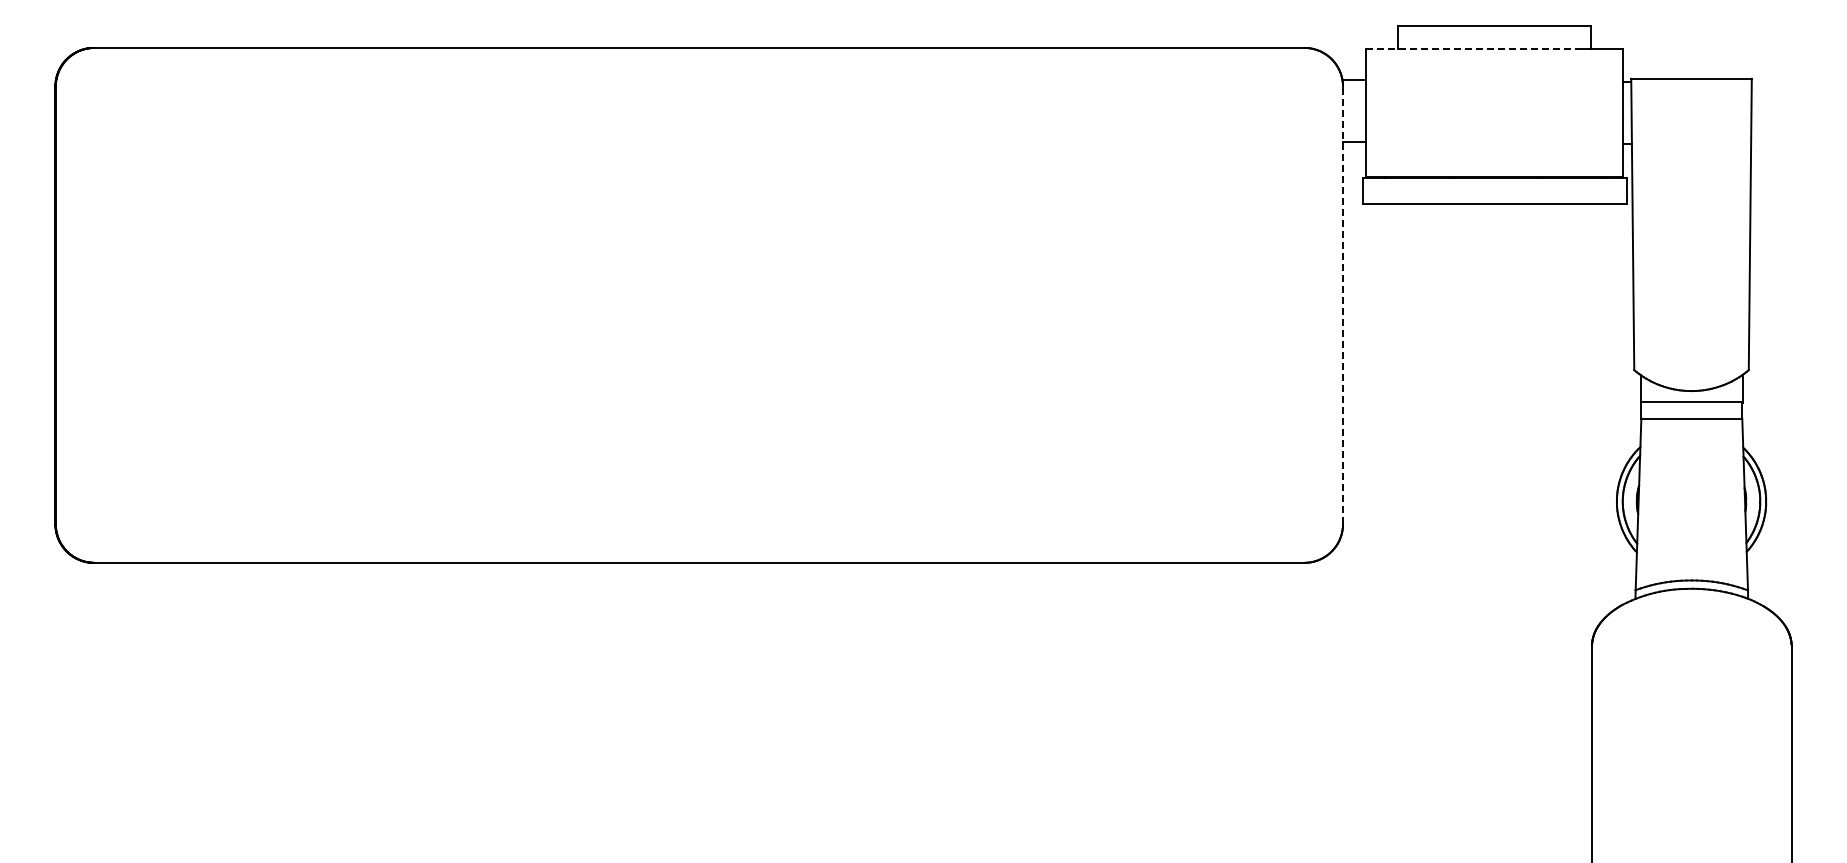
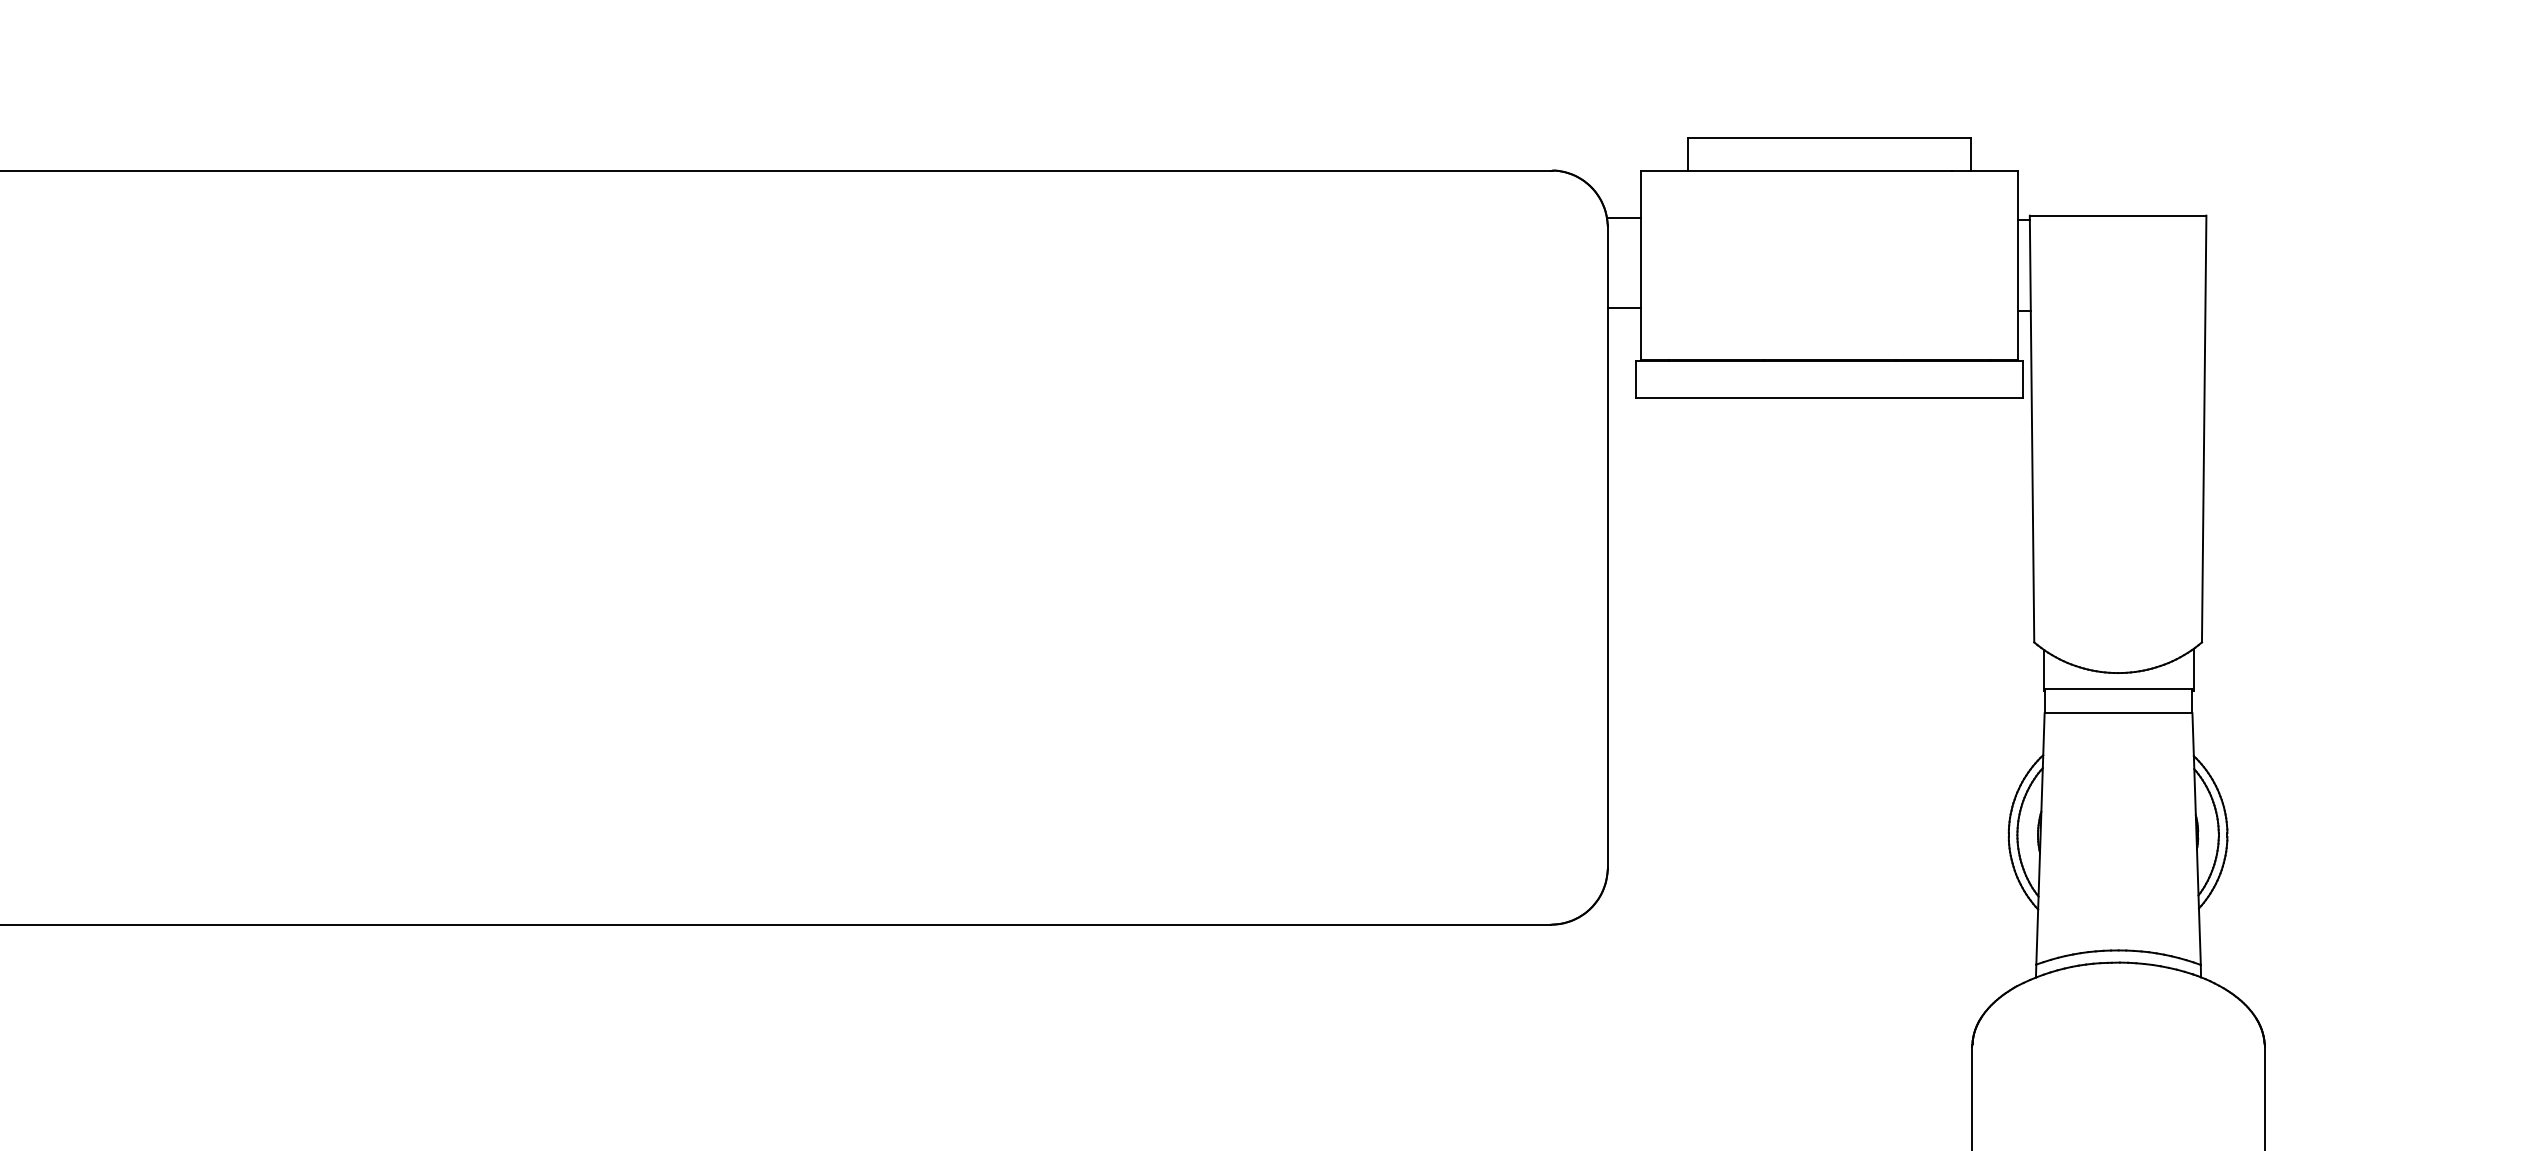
line: (1472, 48) -> (1797, 171), dashed -> solid
line: (1343, 305) -> (1608, 547), dashed -> solid

